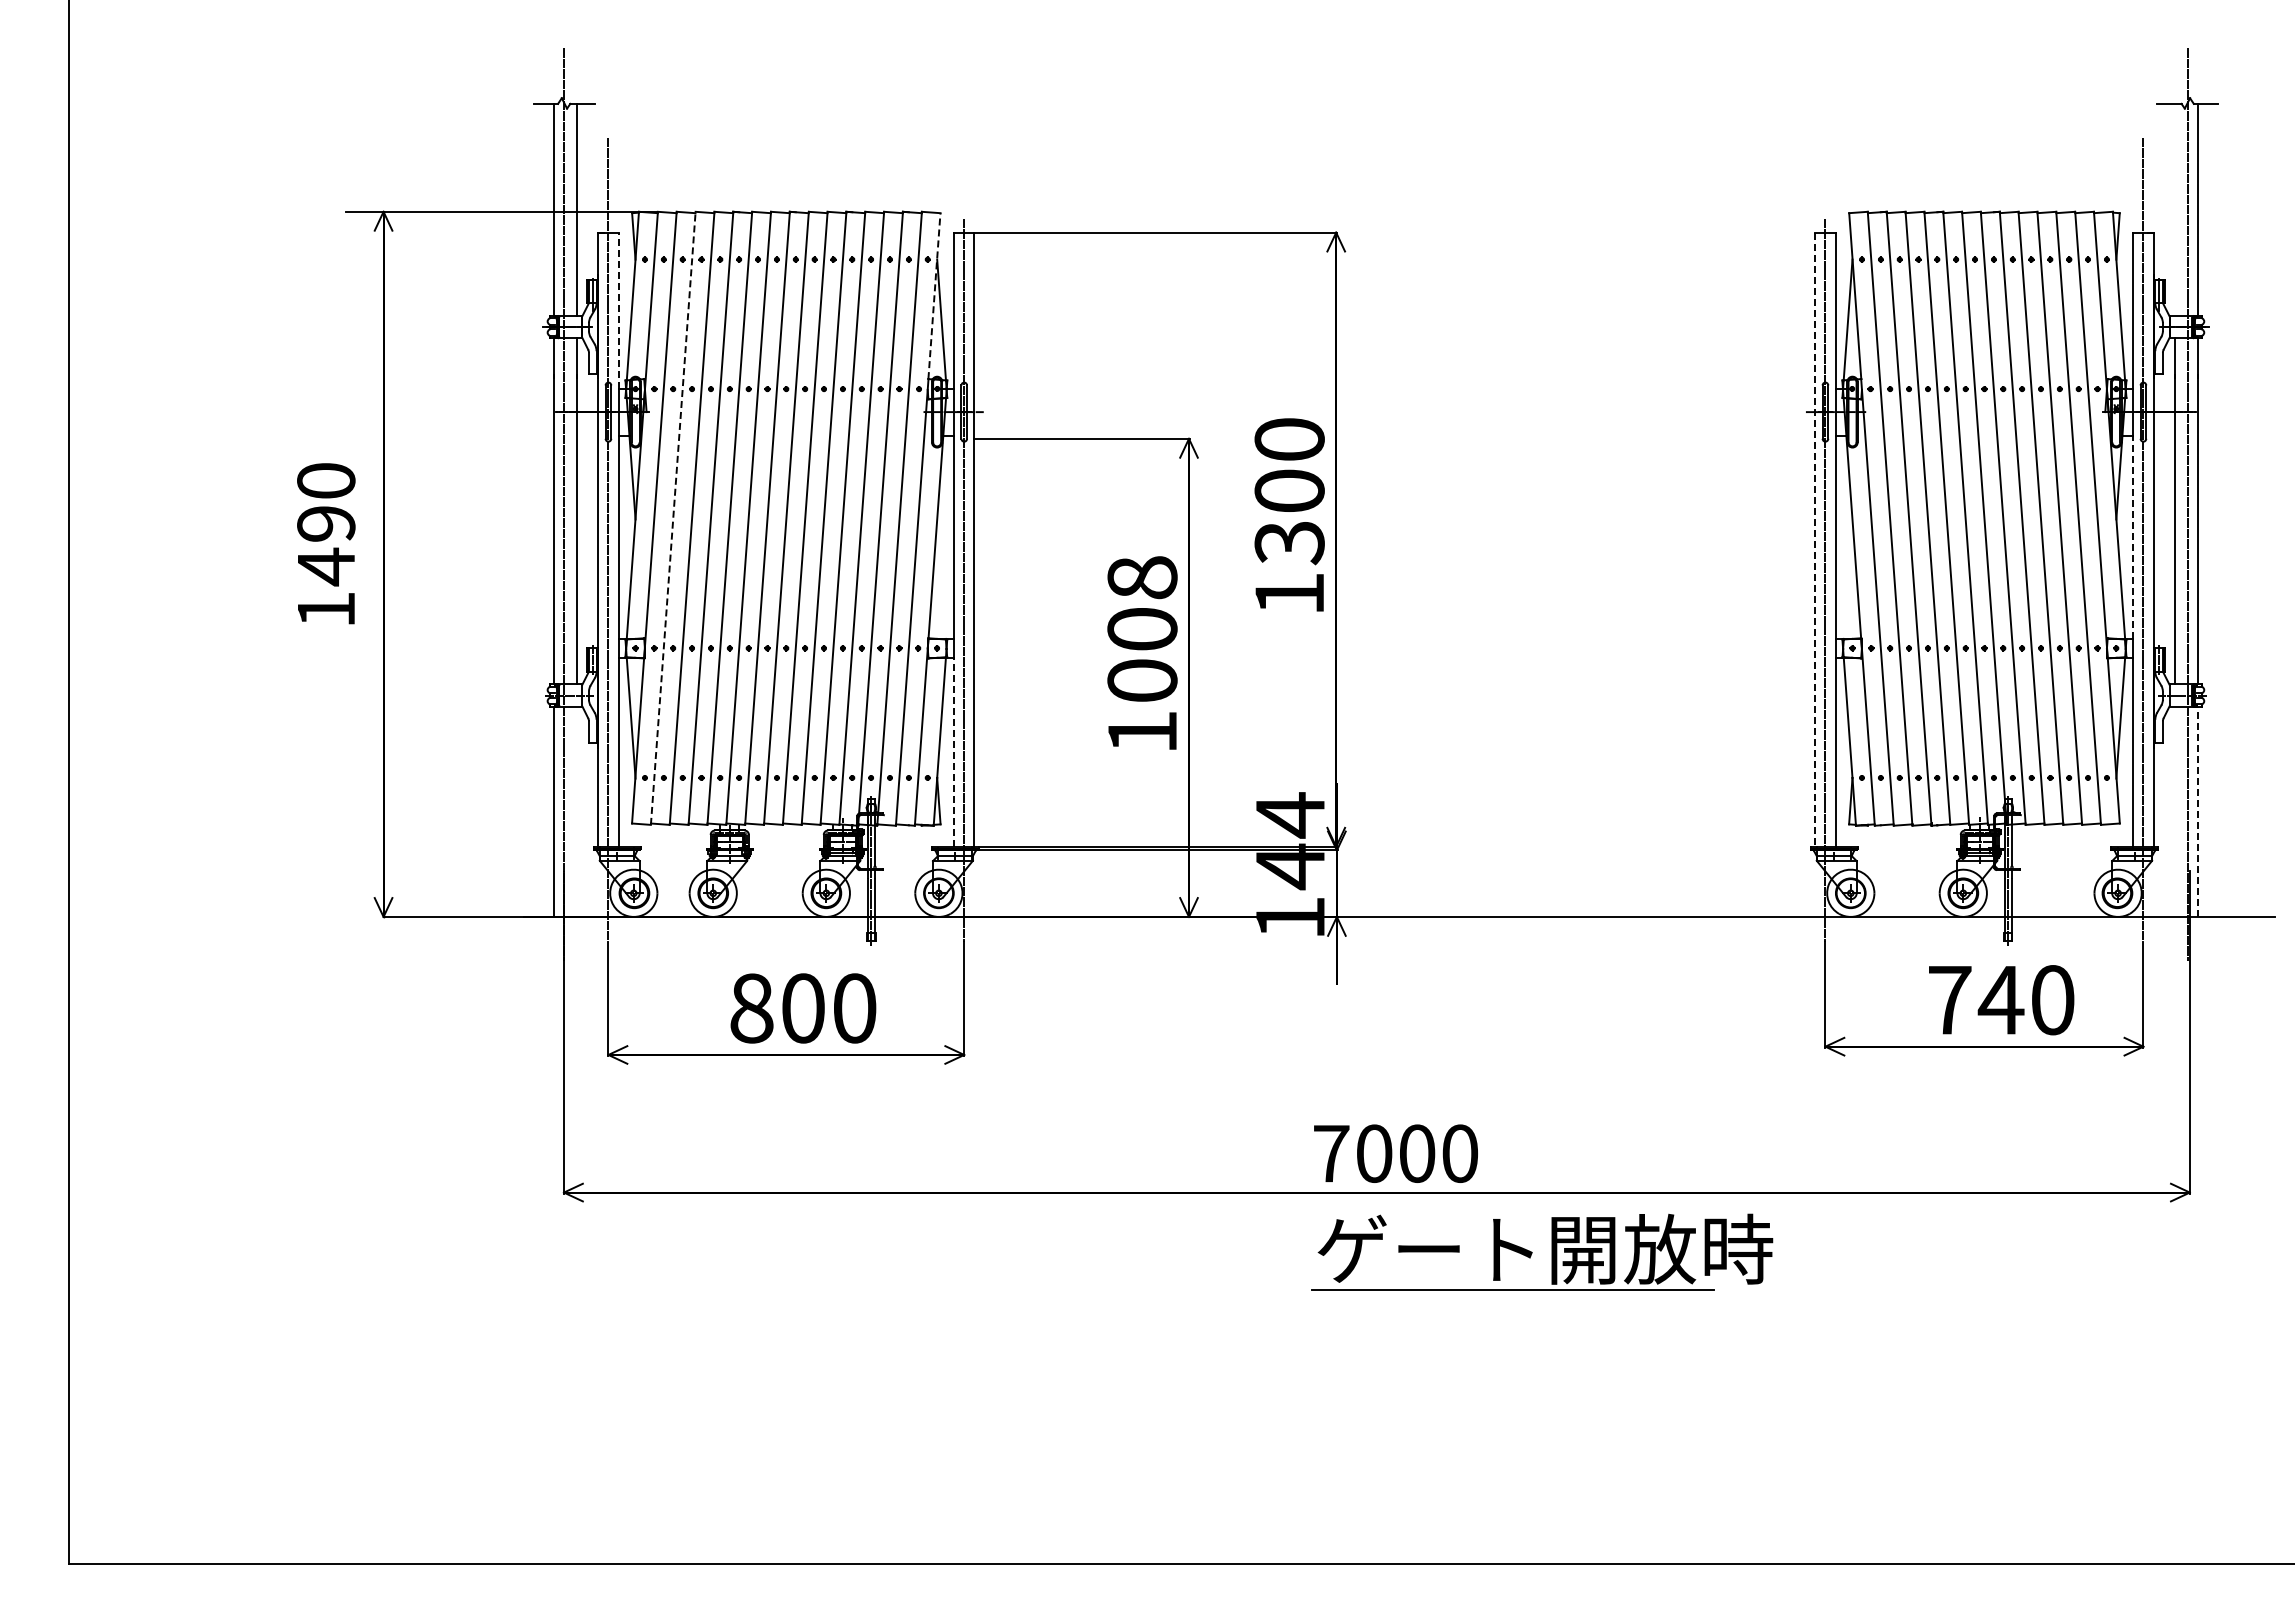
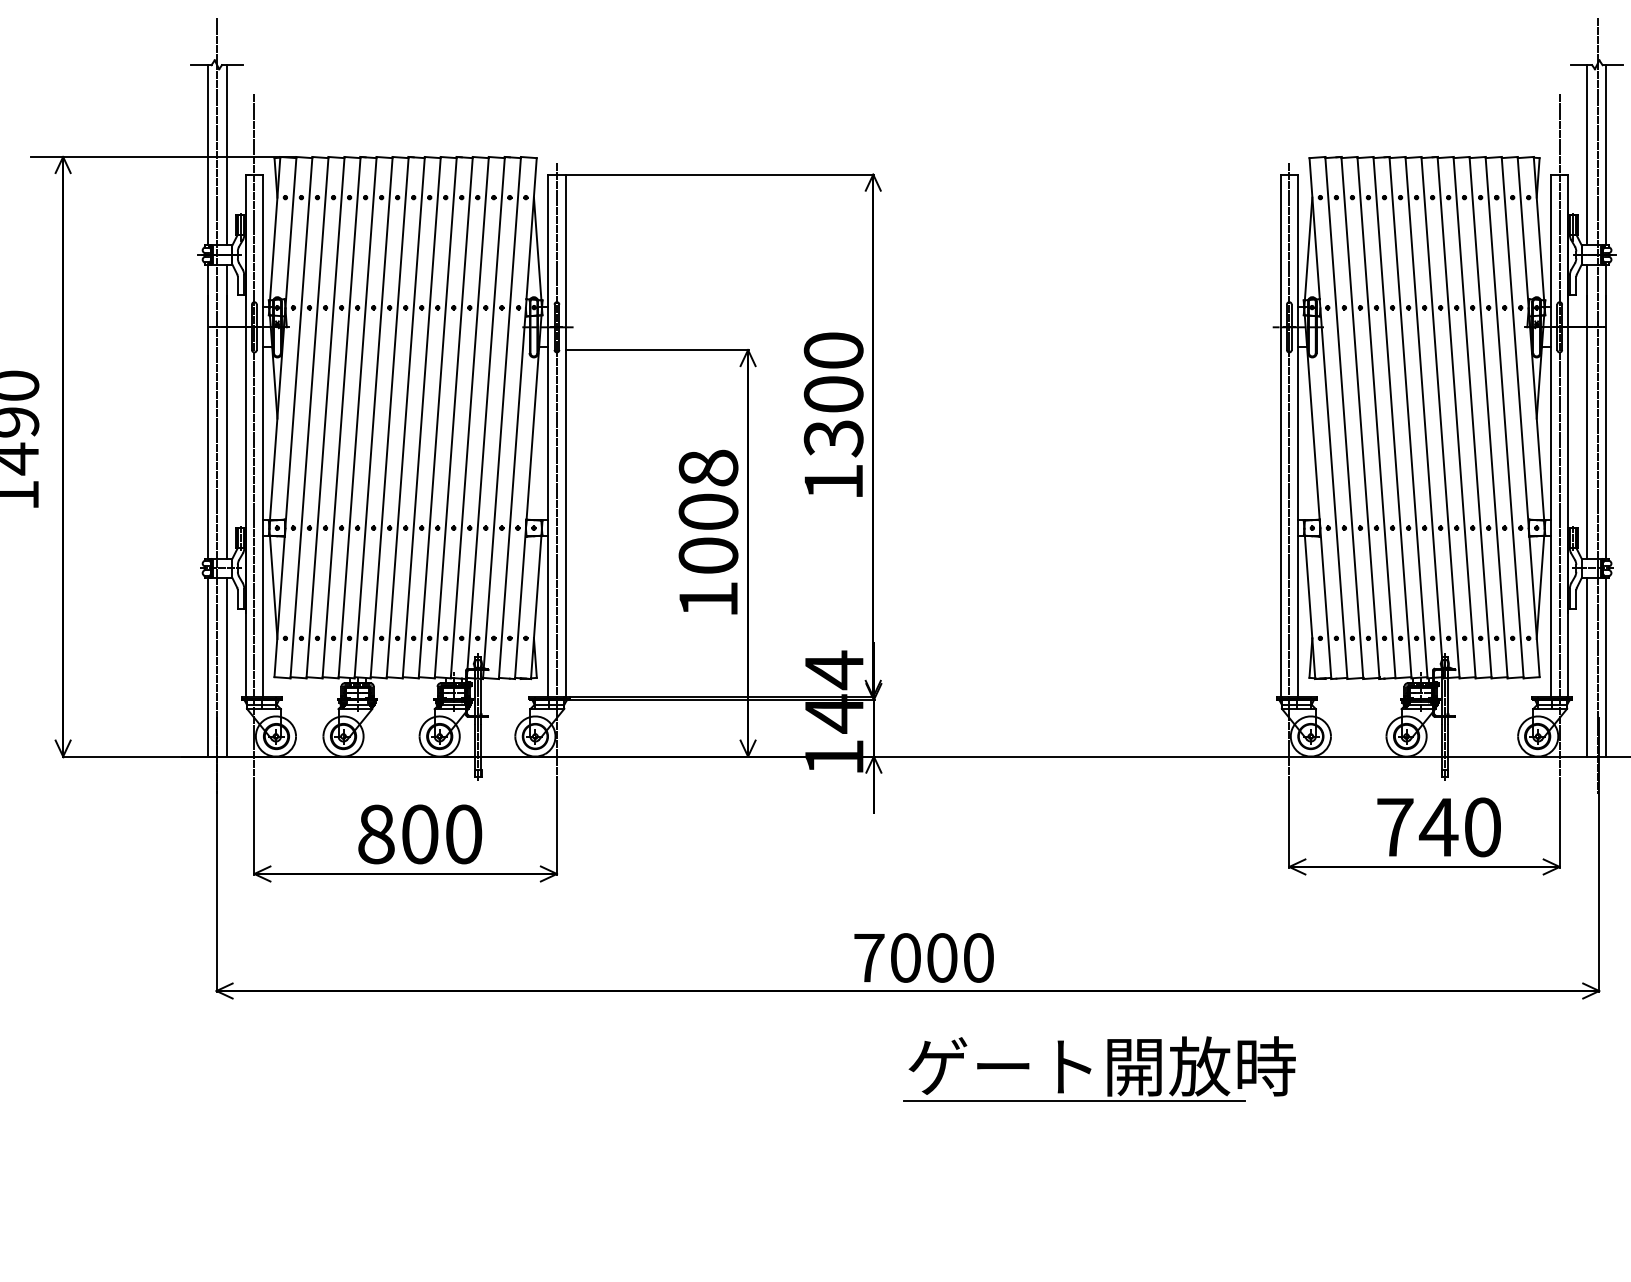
line: (2175, 209) -> (1587, 155), added
line: (934, 295) -> (531, 228), dashed -> solid
line: (618, 310) -> (262, 240), dashed -> solid
line: (673, 517) -> (309, 416), dashed -> solid
line: (2133, 537) -> (1551, 433), dashed -> solid
line: (1815, 540) -> (1280, 436), dashed -> solid
line: (954, 751) -> (548, 615), dashed -> solid
line: (576, 811) -> (227, 666), added
line: (2175, 811) -> (1587, 666), added
line: (2198, 811) -> (1606, 666), dashed -> solid
part: (1551, 1251) -> (1107, 1068), moved

